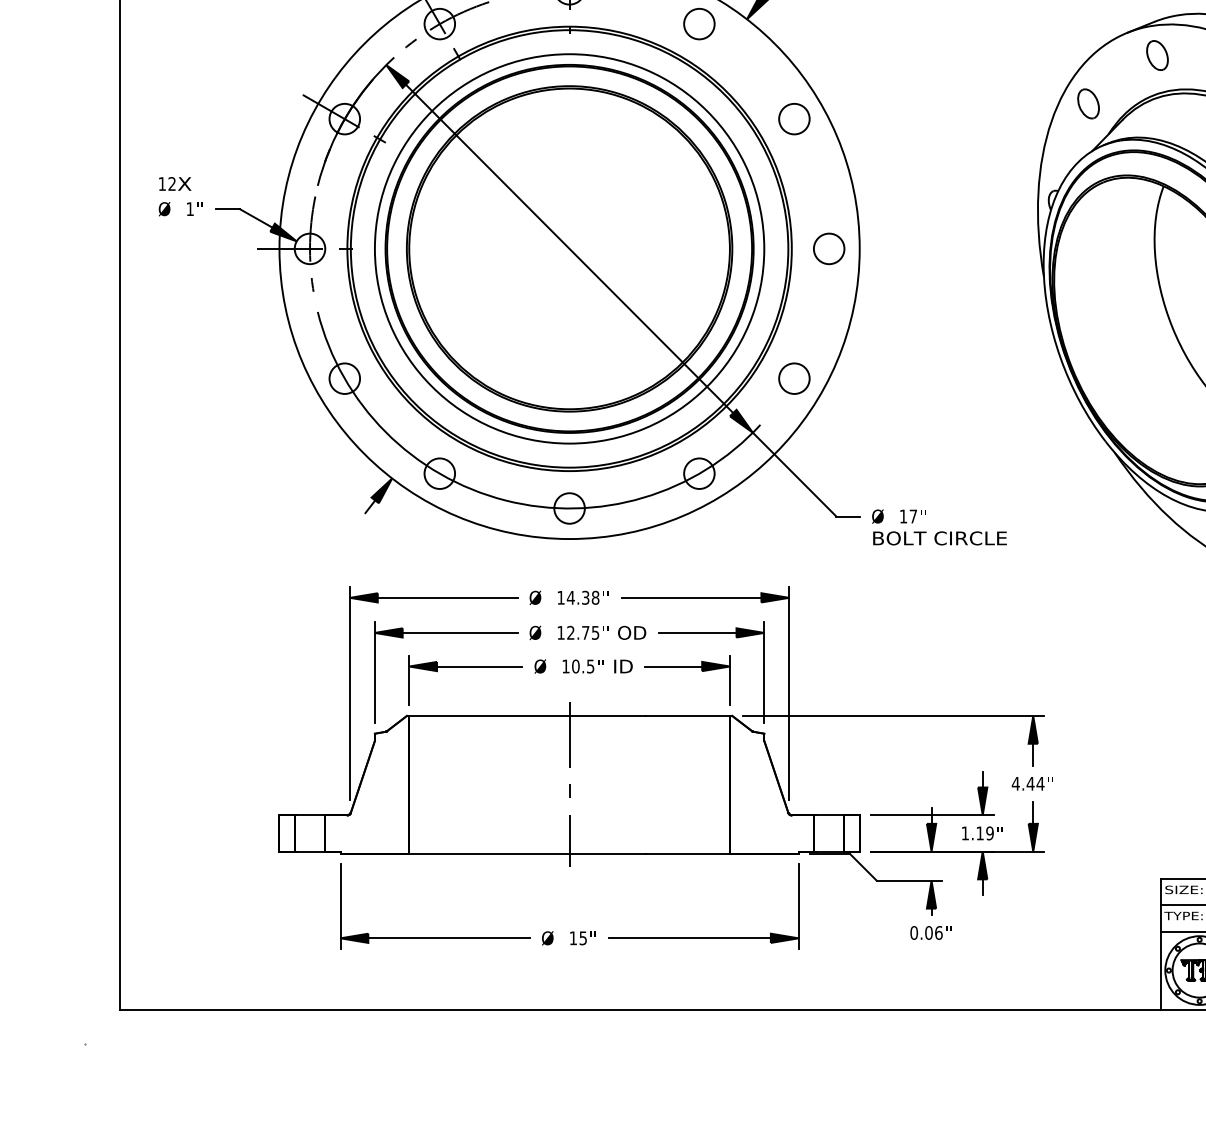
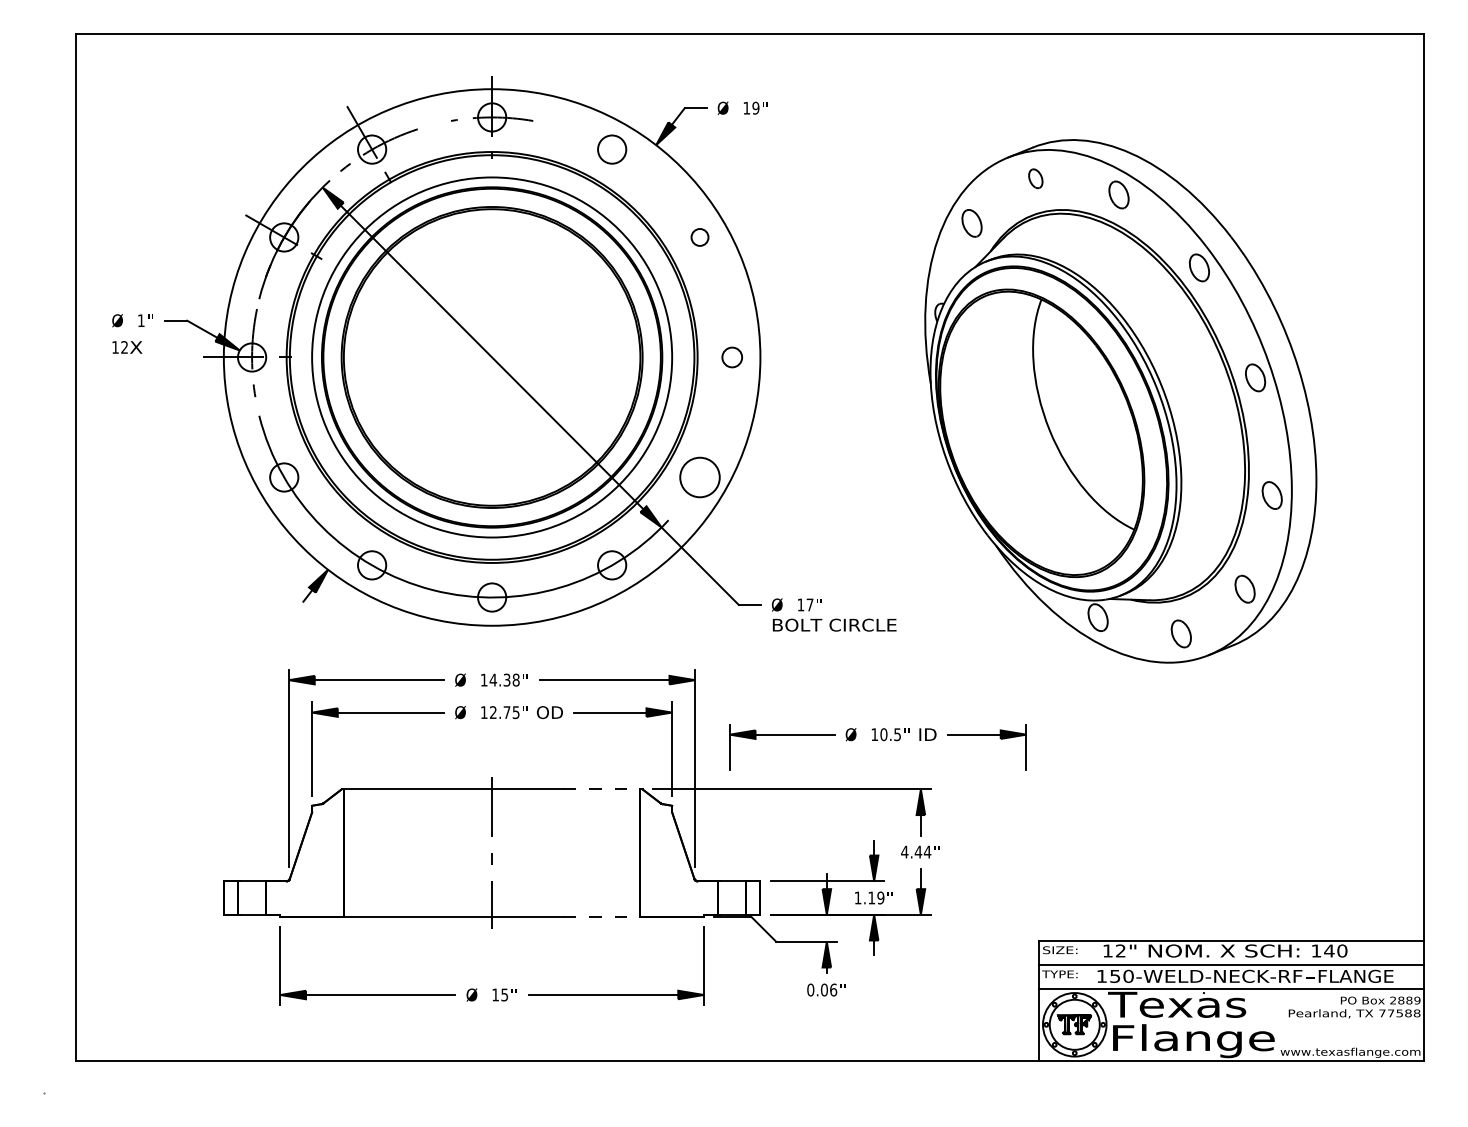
part: (1157, 55) -> (1035, 178), size x0.7
circle: (793, 119) -> (699, 237), size x0.6
text: (175, 184) -> (127, 347), moved
circle: (829, 248) -> (732, 357), size x0.7
circle: (793, 378) -> (699, 477), size x1.4
part: (568, 672) -> (877, 740), moved
line: (687, 716) -> (601, 789), solid -> dashed
line: (687, 853) -> (601, 916), solid -> dashed

